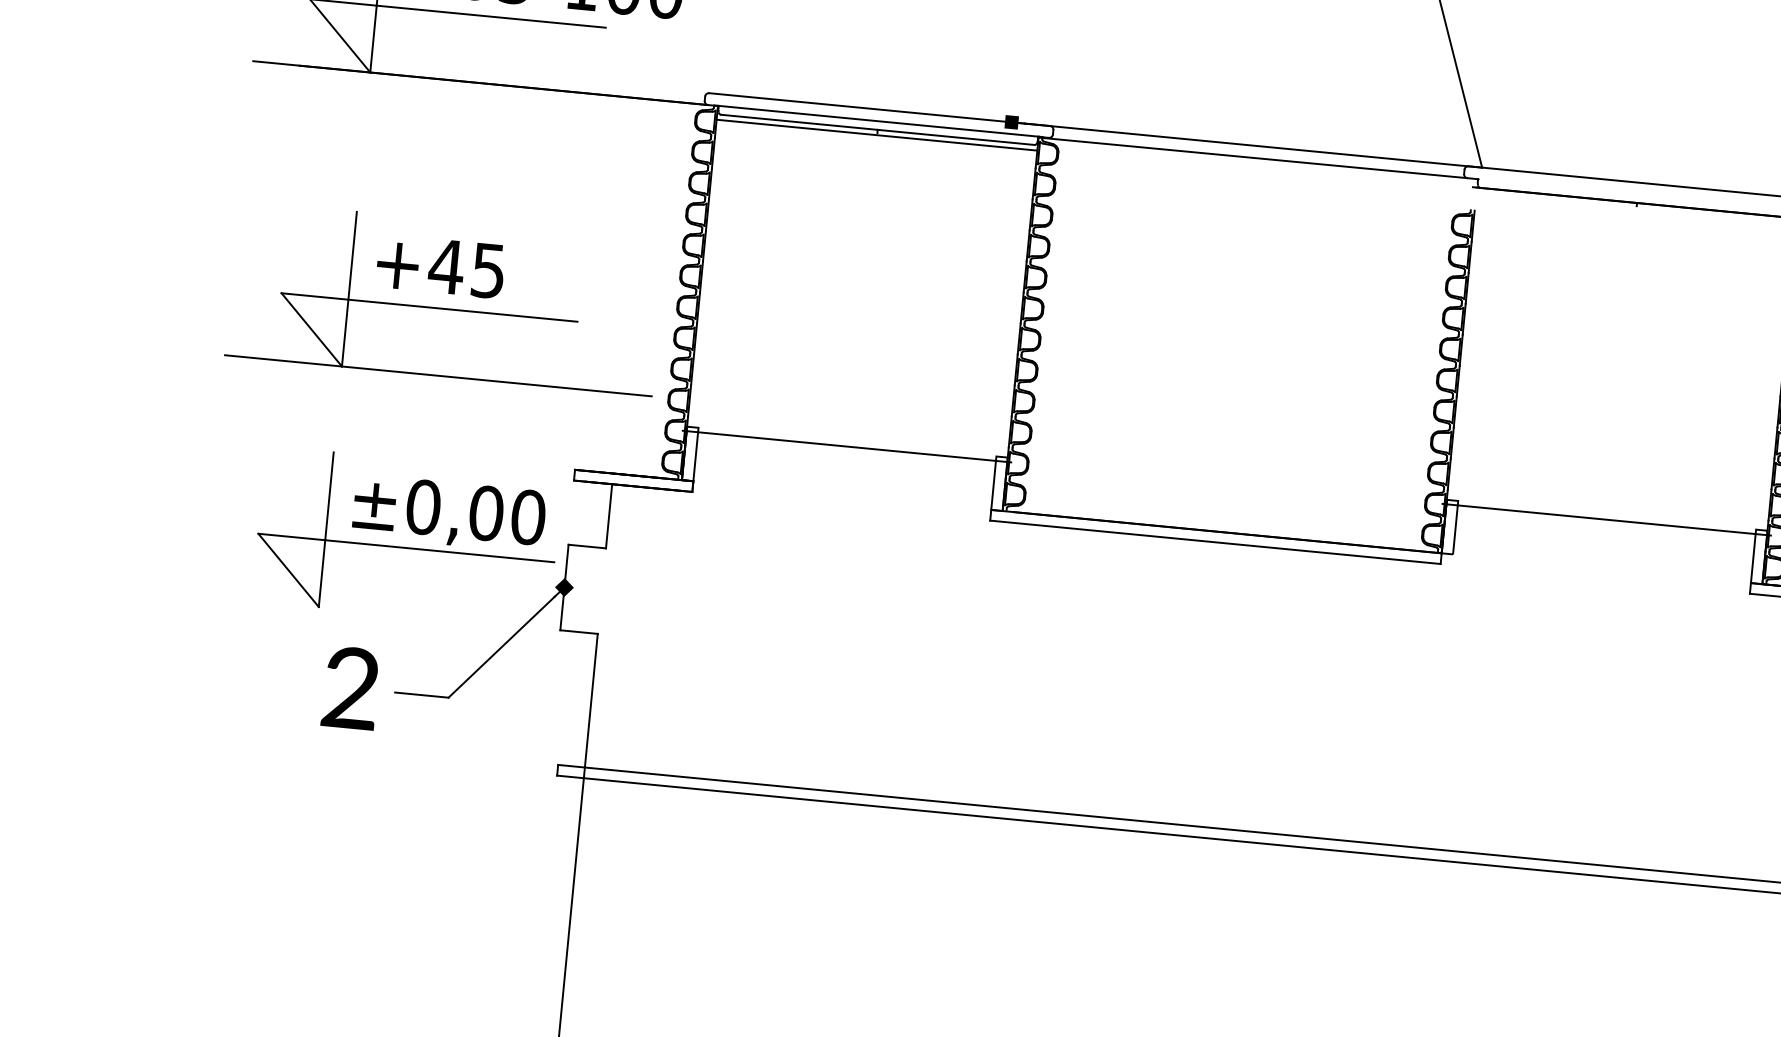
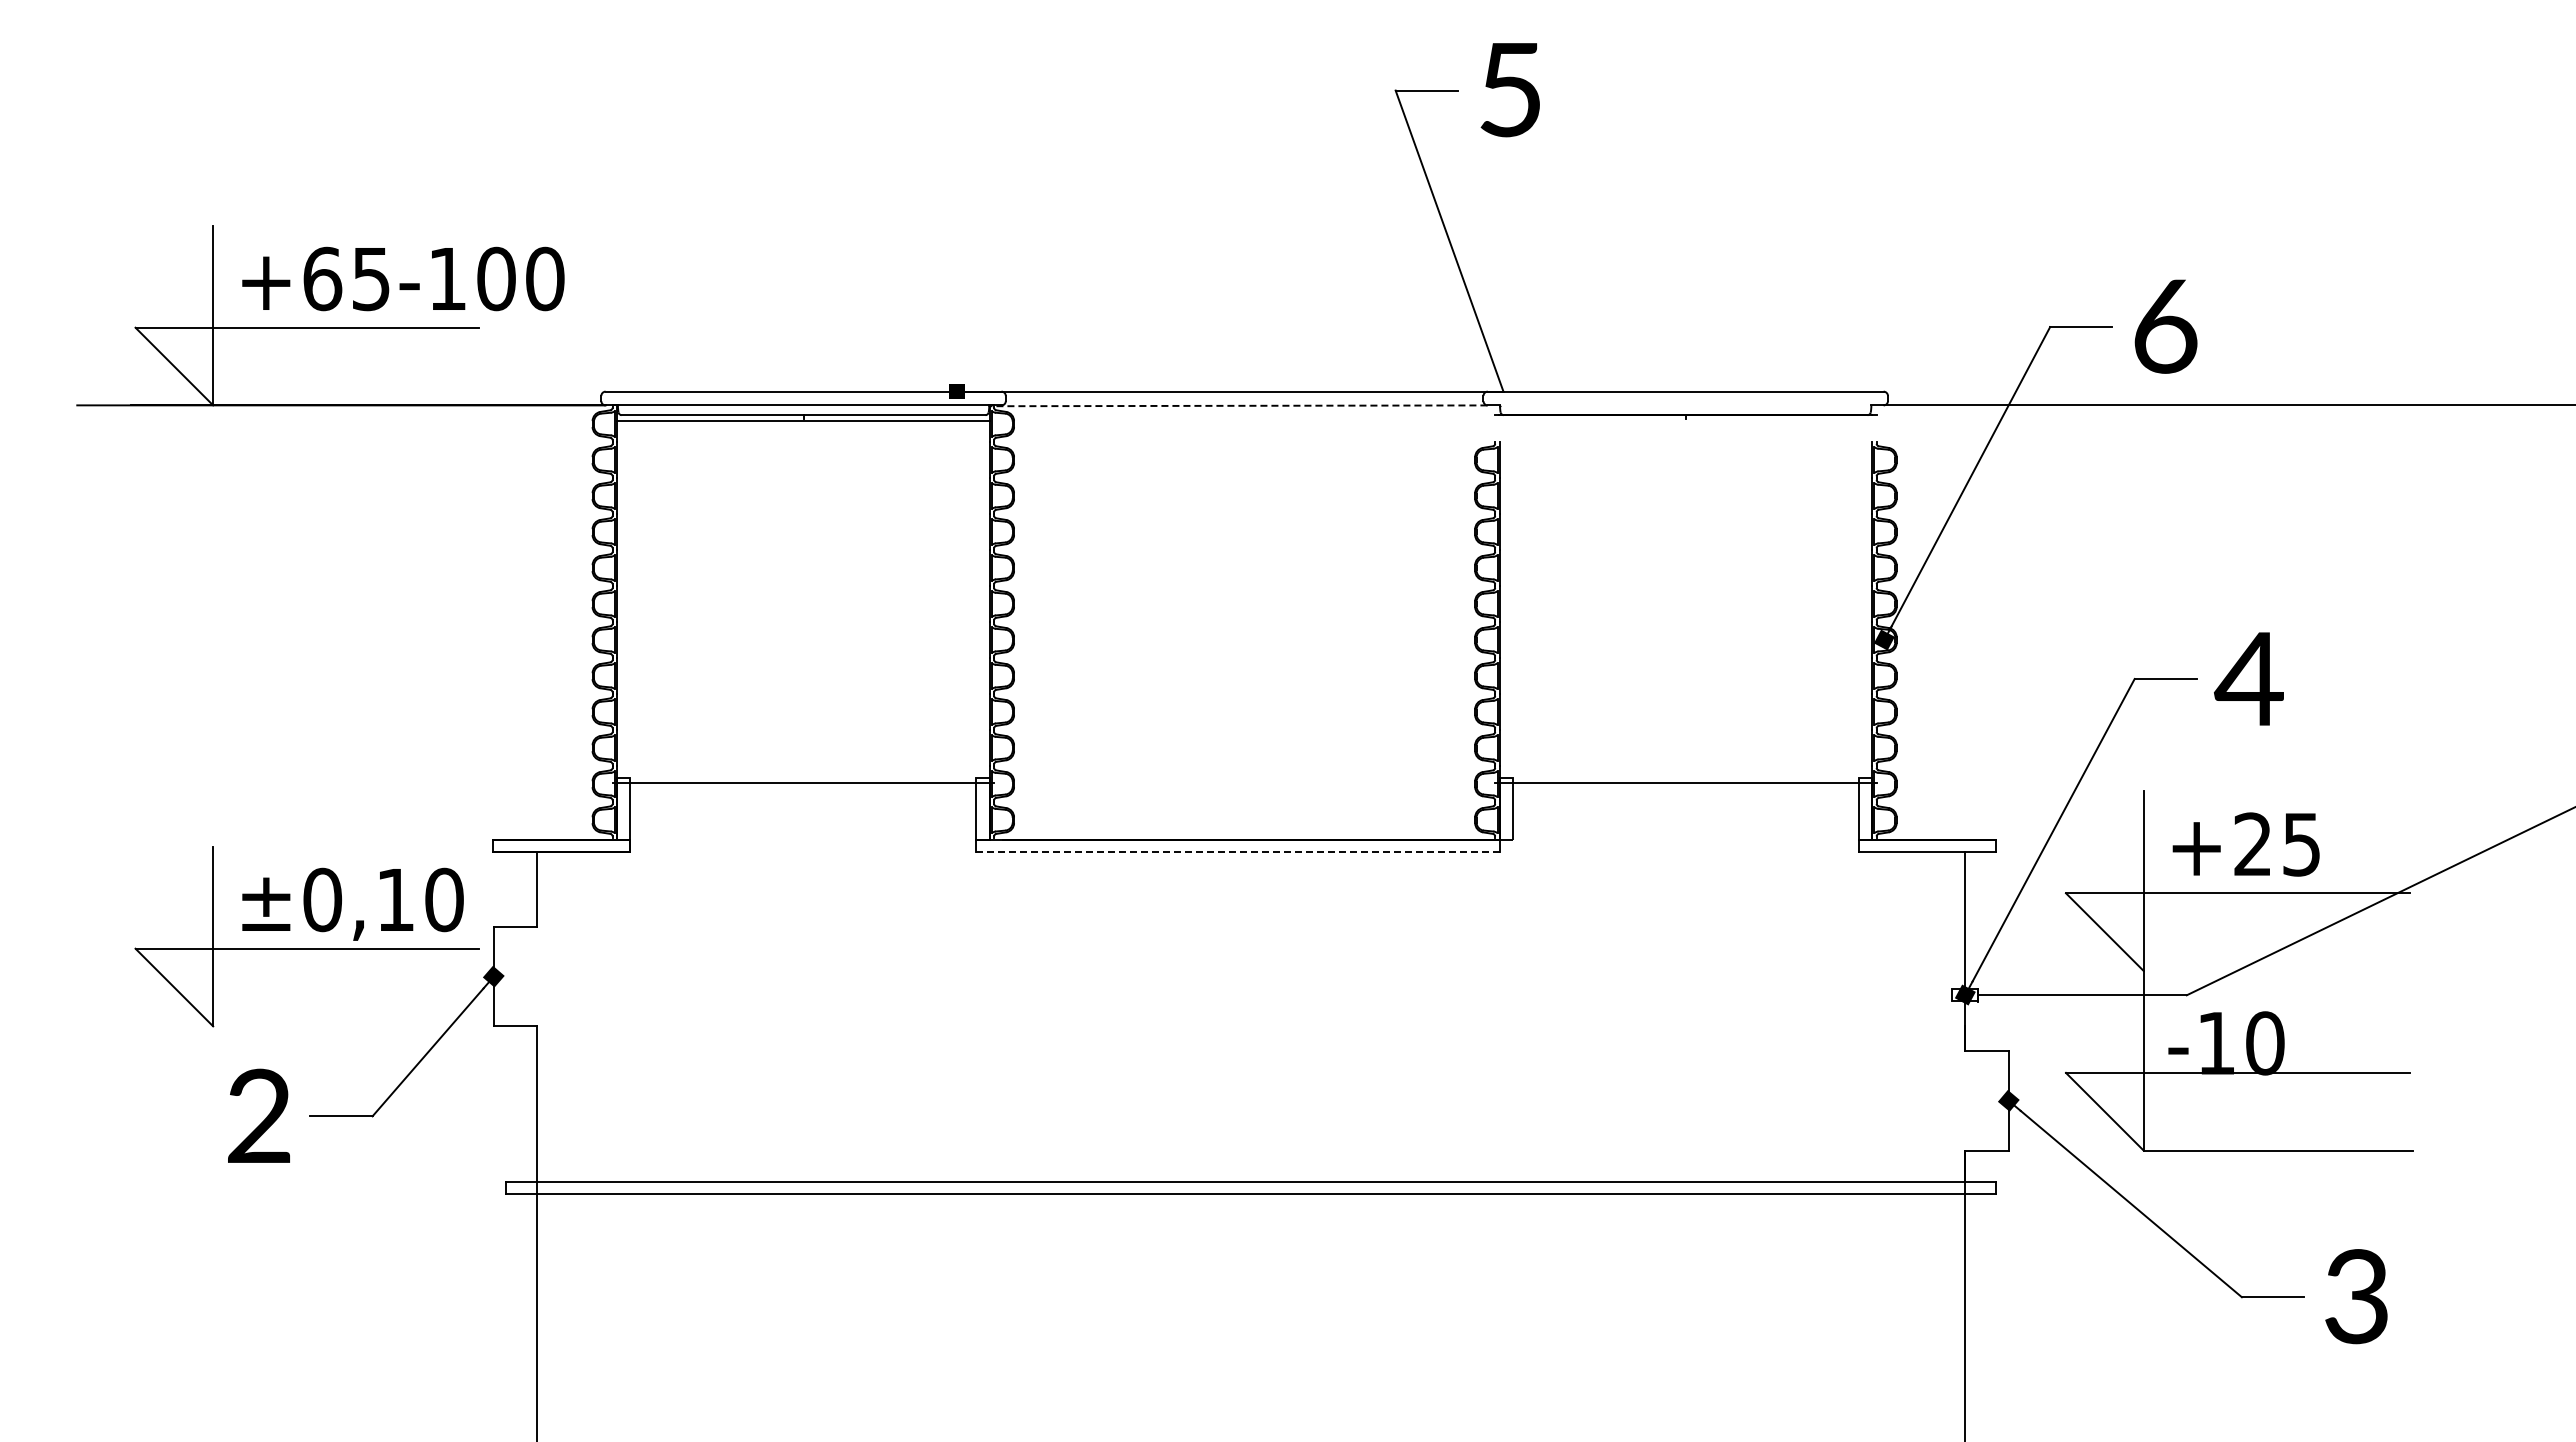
line: (1252, 157) -> (1237, 405), solid -> dashed
part: (444, 308) -> (324, 668), removed
text: (486, 512) -> (395, 899), ±0,00 -> ±0,10
line: (1215, 542) -> (1238, 852), solid -> dashed

